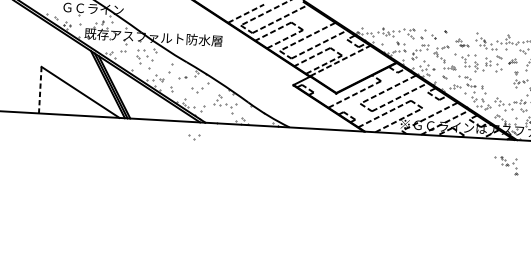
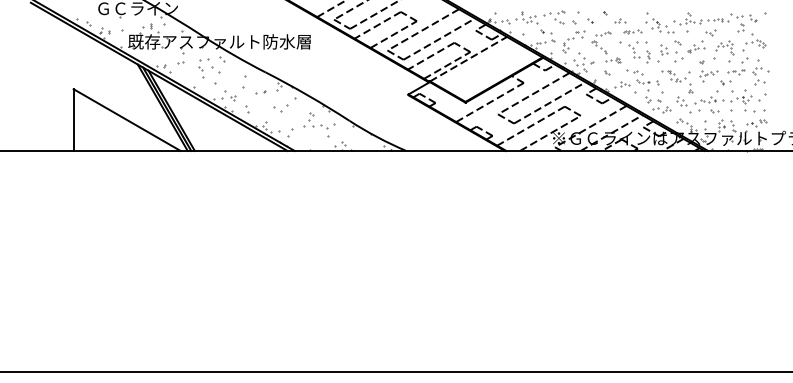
part: (462, 43) -> (628, 26), size x1.67
part: (512, 60) -> (696, 46), size x1.67
line: (40, 90) -> (73, 120), dashed -> solid
part: (194, 136) -> (280, 170), removed
part: (506, 165) -> (677, 81), moved

